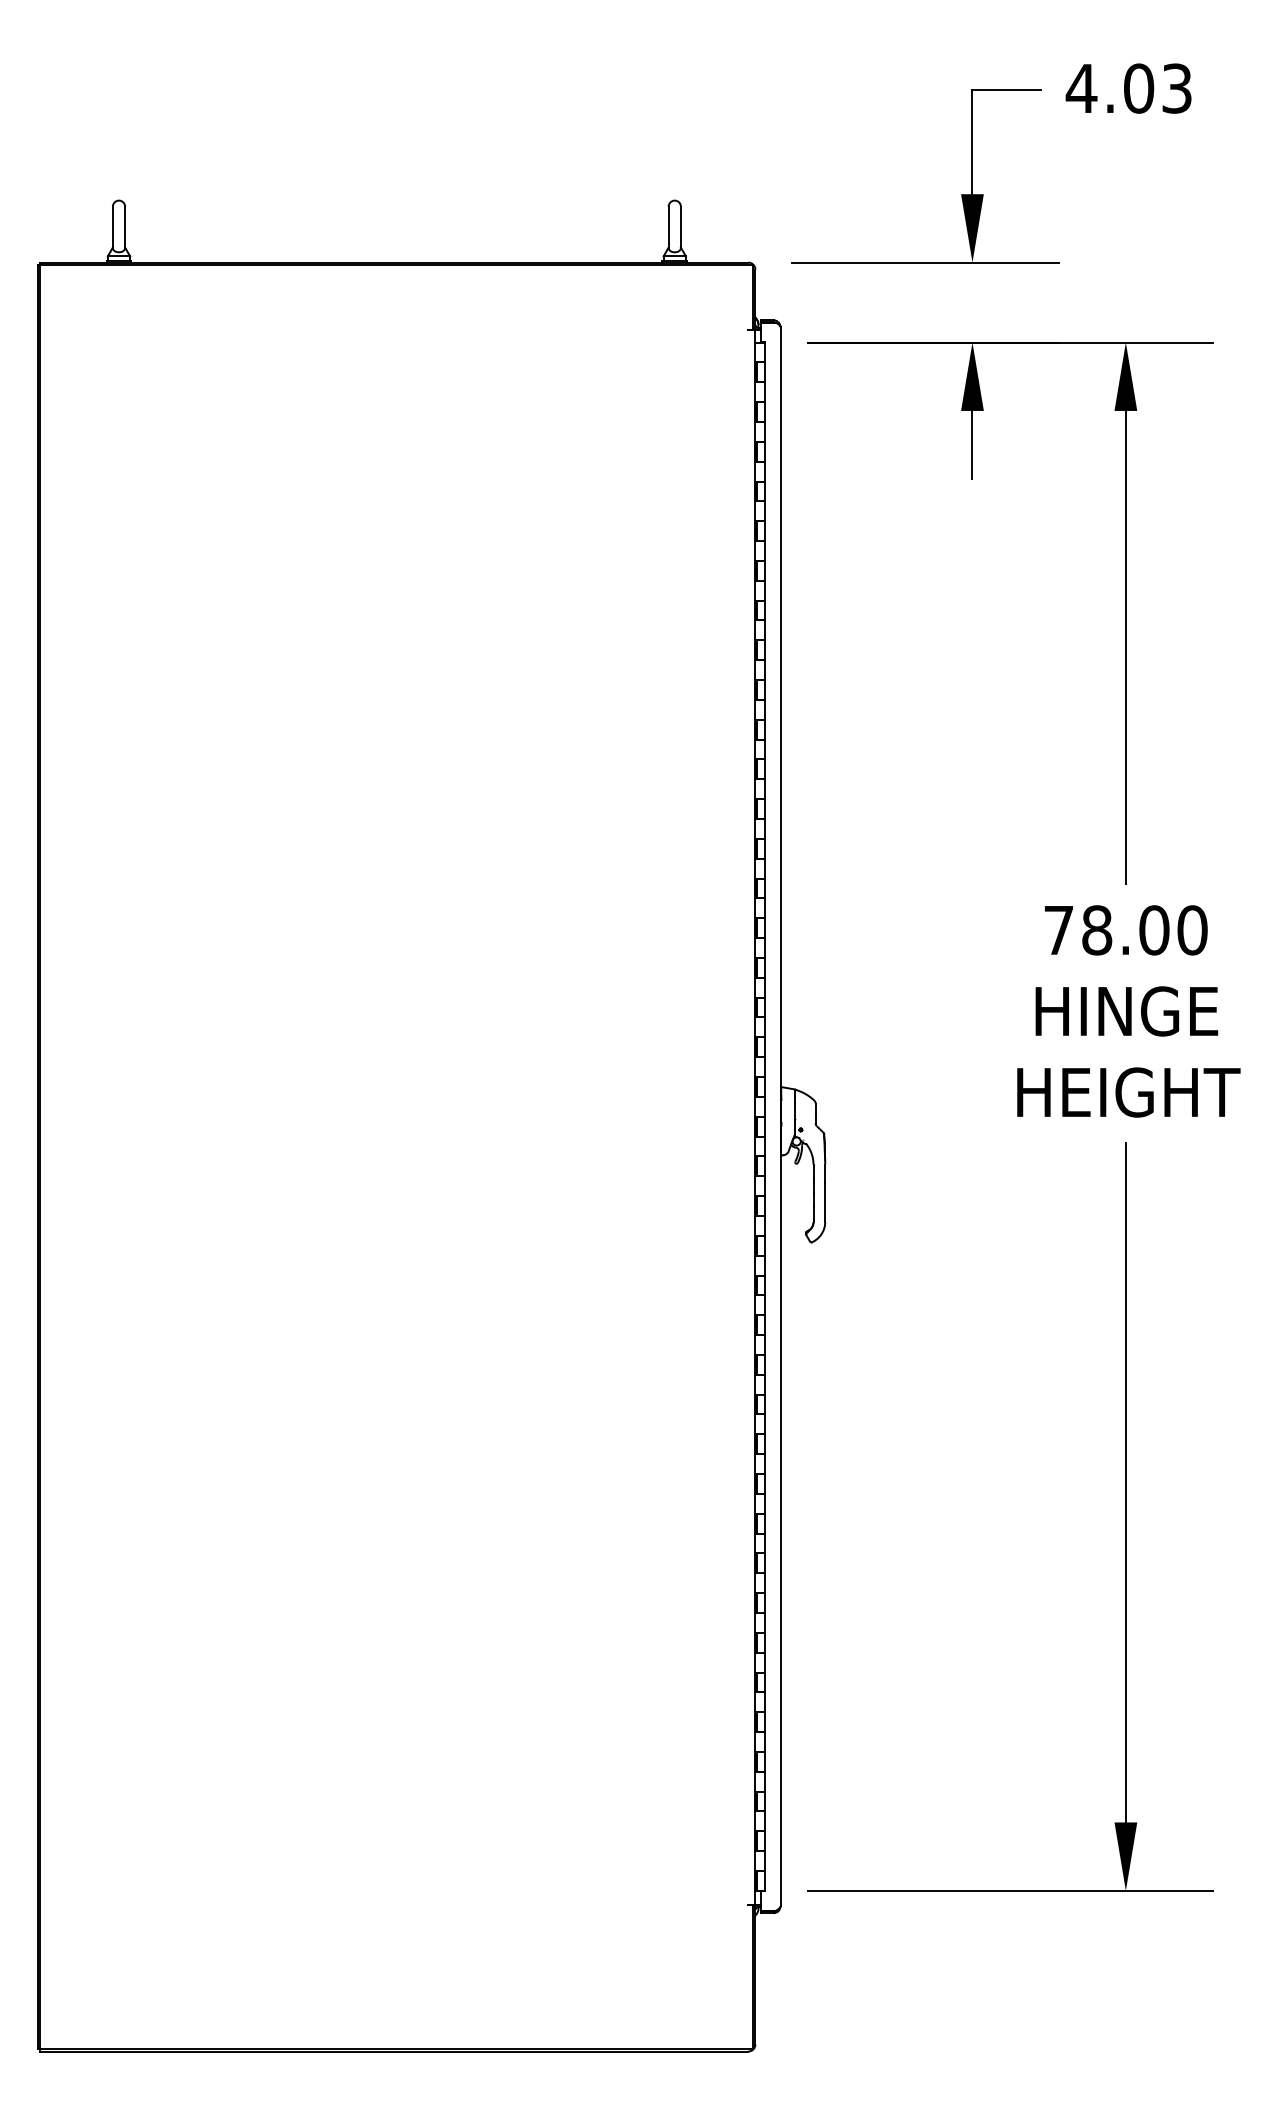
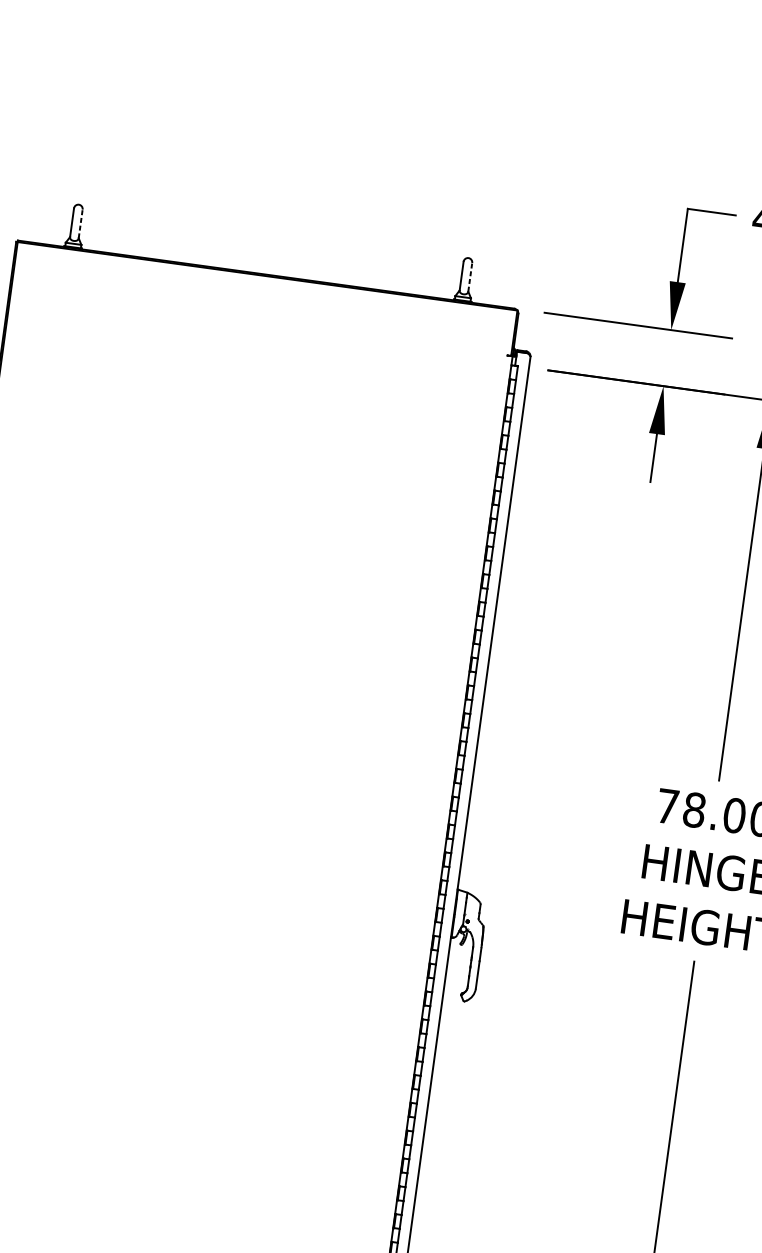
line: (125, 226) -> (81, 223), solid -> dashed
line: (680, 226) -> (470, 276), solid -> dashed

